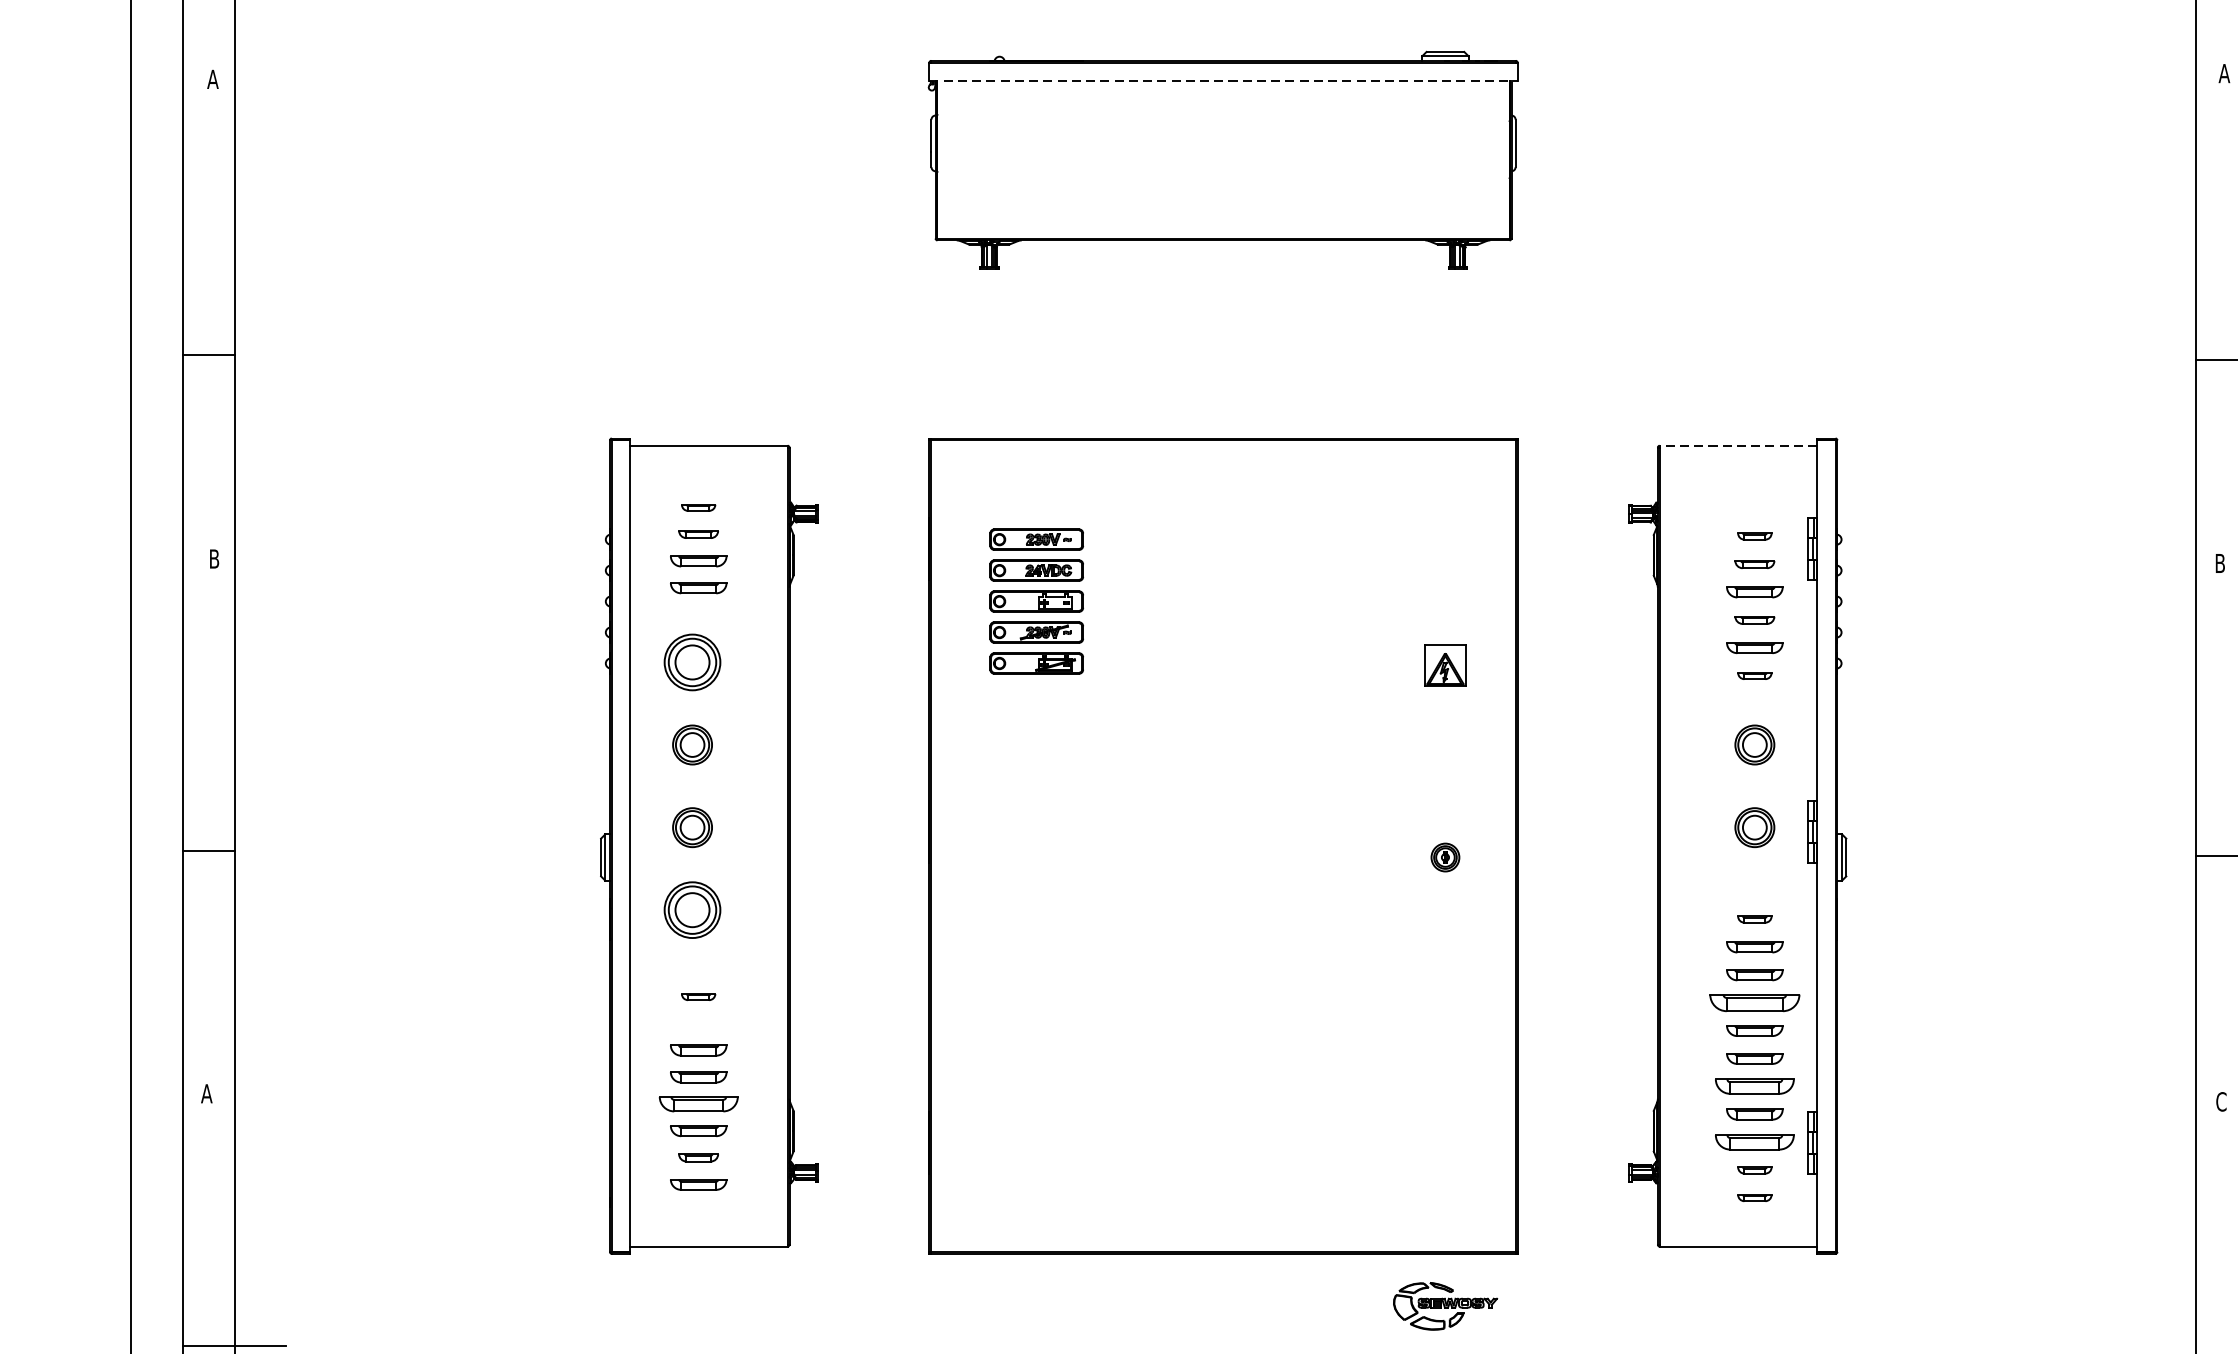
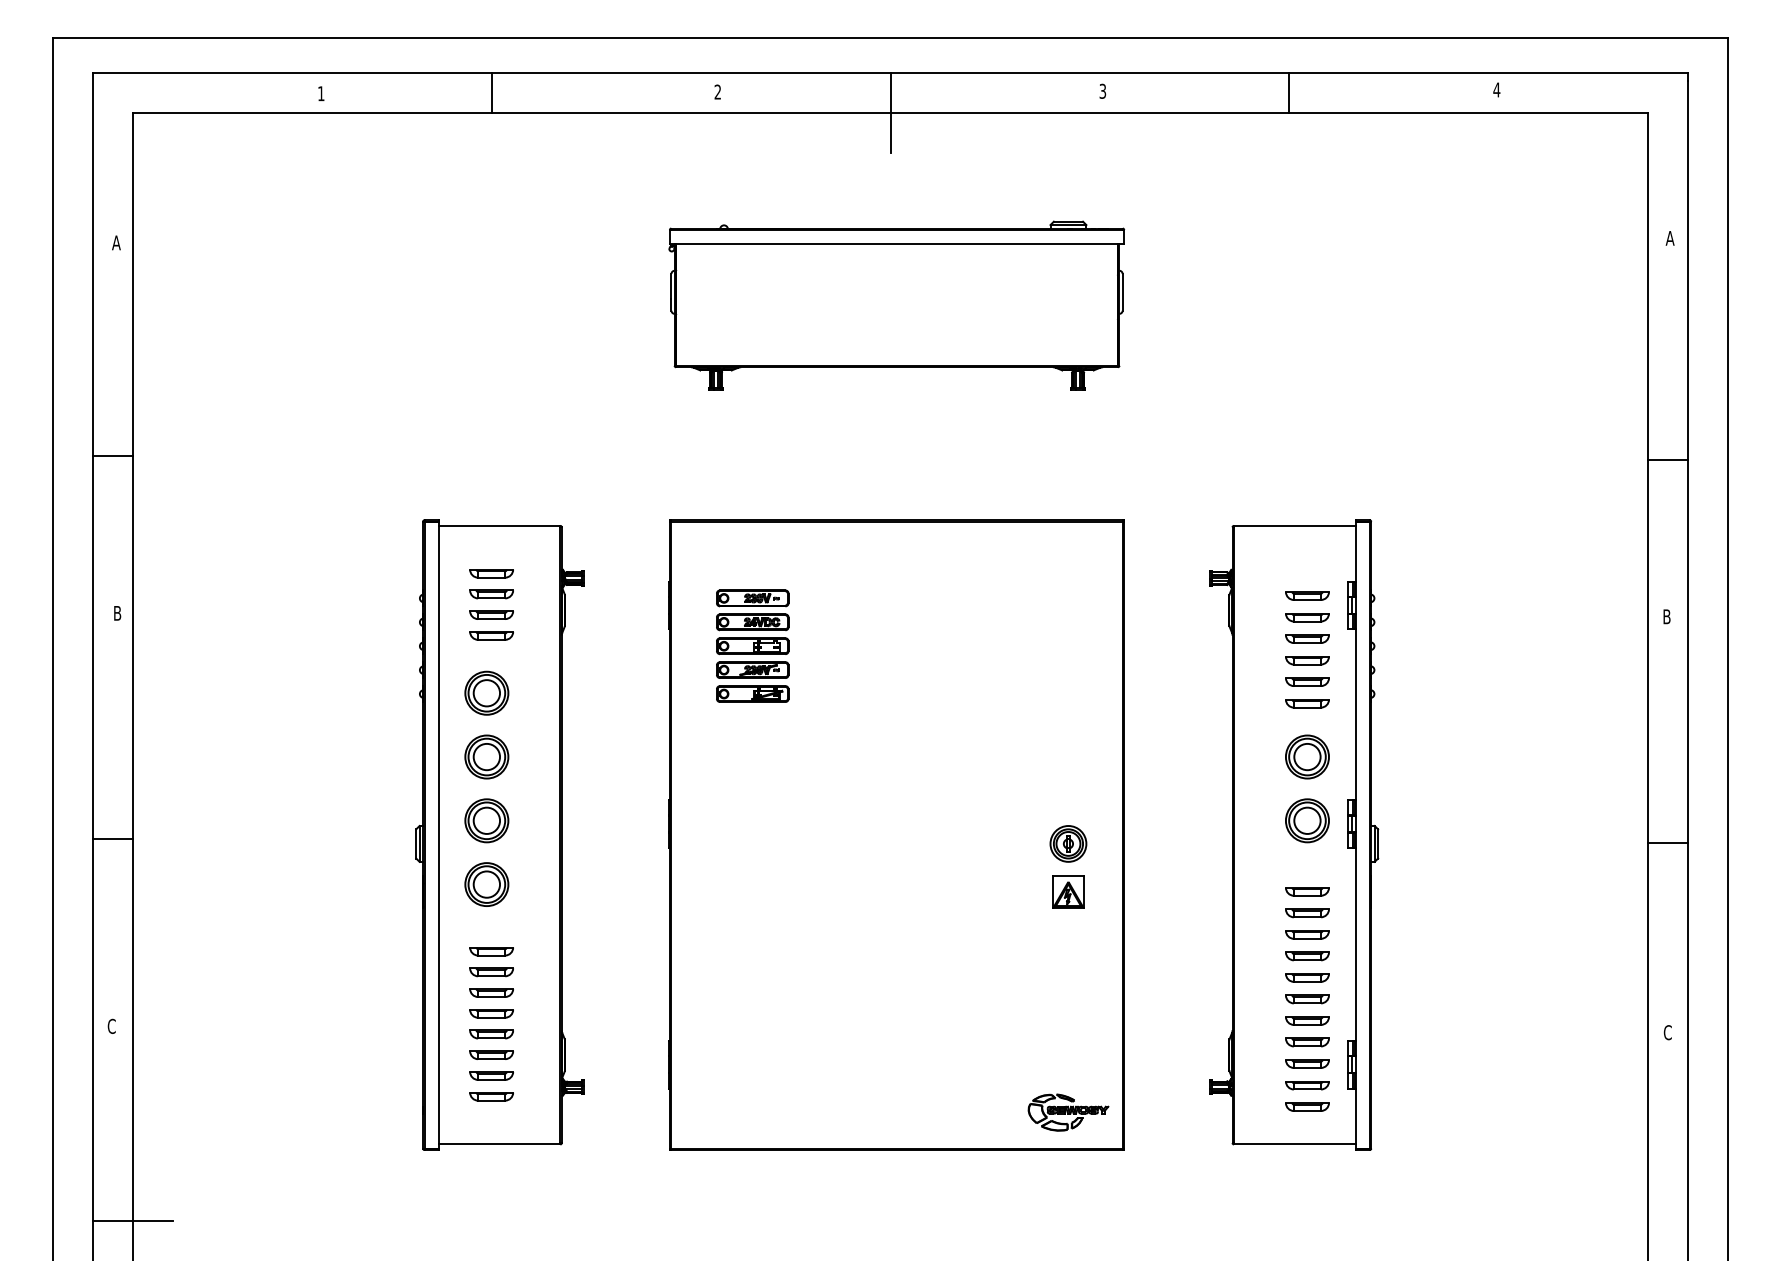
line: (1224, 81) -> (897, 244), dashed -> solid
line: (1738, 445) -> (1294, 525), dashed -> solid
part: (698, 507) -> (491, 573), size x1.67
part: (698, 534) -> (491, 594), size x1.43
part: (1754, 535) -> (1307, 595), size x1.67
part: (1754, 564) -> (1307, 617), size x1.43
part: (1754, 620) -> (1307, 660), size x1.43
part: (1445, 665) -> (1068, 891), moved
part: (1754, 675) -> (1307, 703), size x1.67
part: (692, 744) -> (486, 756), size x1.43
part: (1754, 744) -> (1307, 756), size x1.43
part: (692, 827) -> (486, 820), size x1.43
part: (1754, 827) -> (1307, 820), size x1.43
part: (1445, 856) -> (1068, 843), size x1.67
part: (1754, 919) -> (1307, 891), size x1.67
part: (698, 996) -> (491, 951), size x1.67
part: (1754, 1003) -> (1307, 956), size x0.62
part: (698, 1023) -> (491, 972), added
part: (1754, 1086) -> (1307, 1020), size x0.71
text: (206, 1092) -> (111, 1025), A -> C
part: (698, 1104) -> (491, 1034), size x0.71
part: (1754, 1141) -> (1307, 1063), size x0.71
part: (698, 1157) -> (491, 1075), size x1.43
part: (1754, 1170) -> (1307, 1085), size x1.67
part: (1754, 1197) -> (1307, 1106), size x1.67
part: (1445, 1306) -> (1068, 1112), moved

